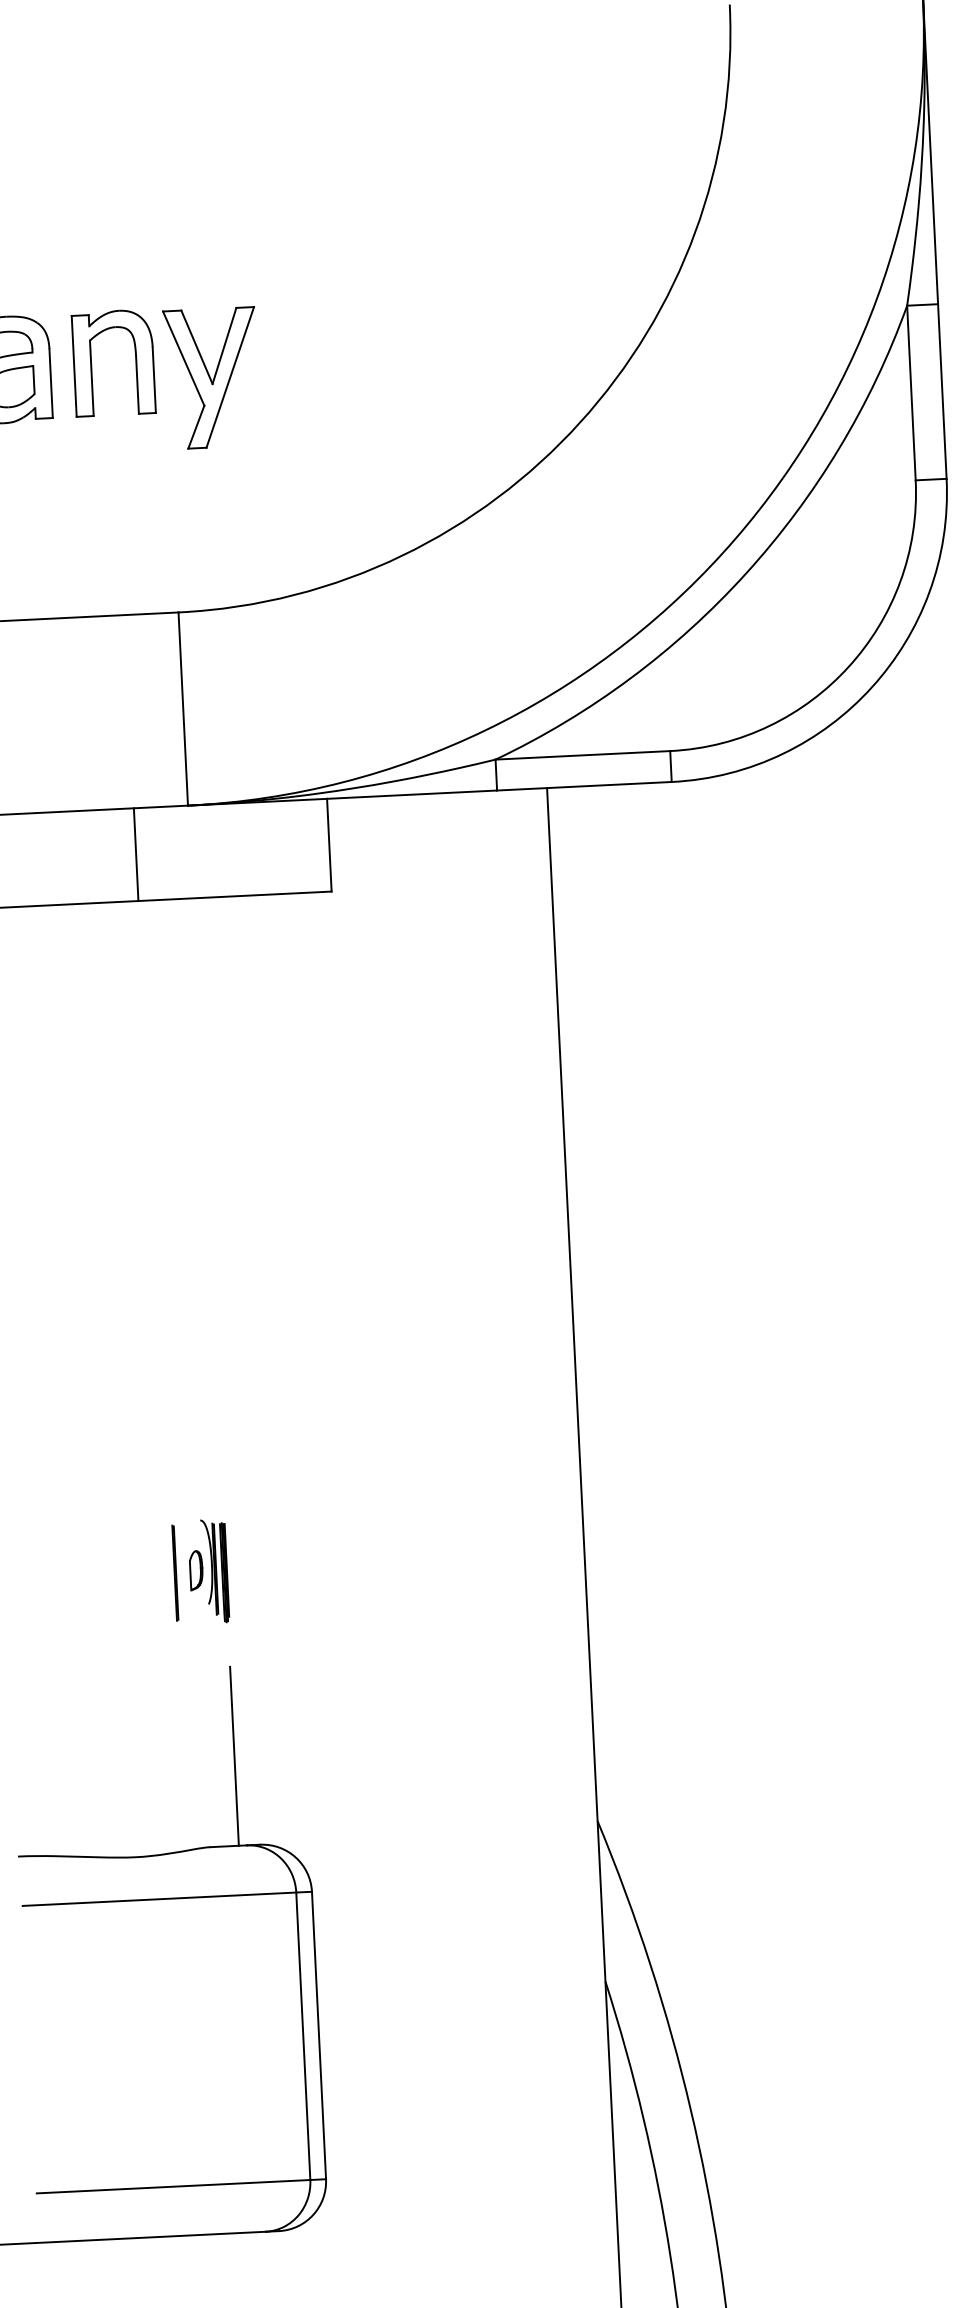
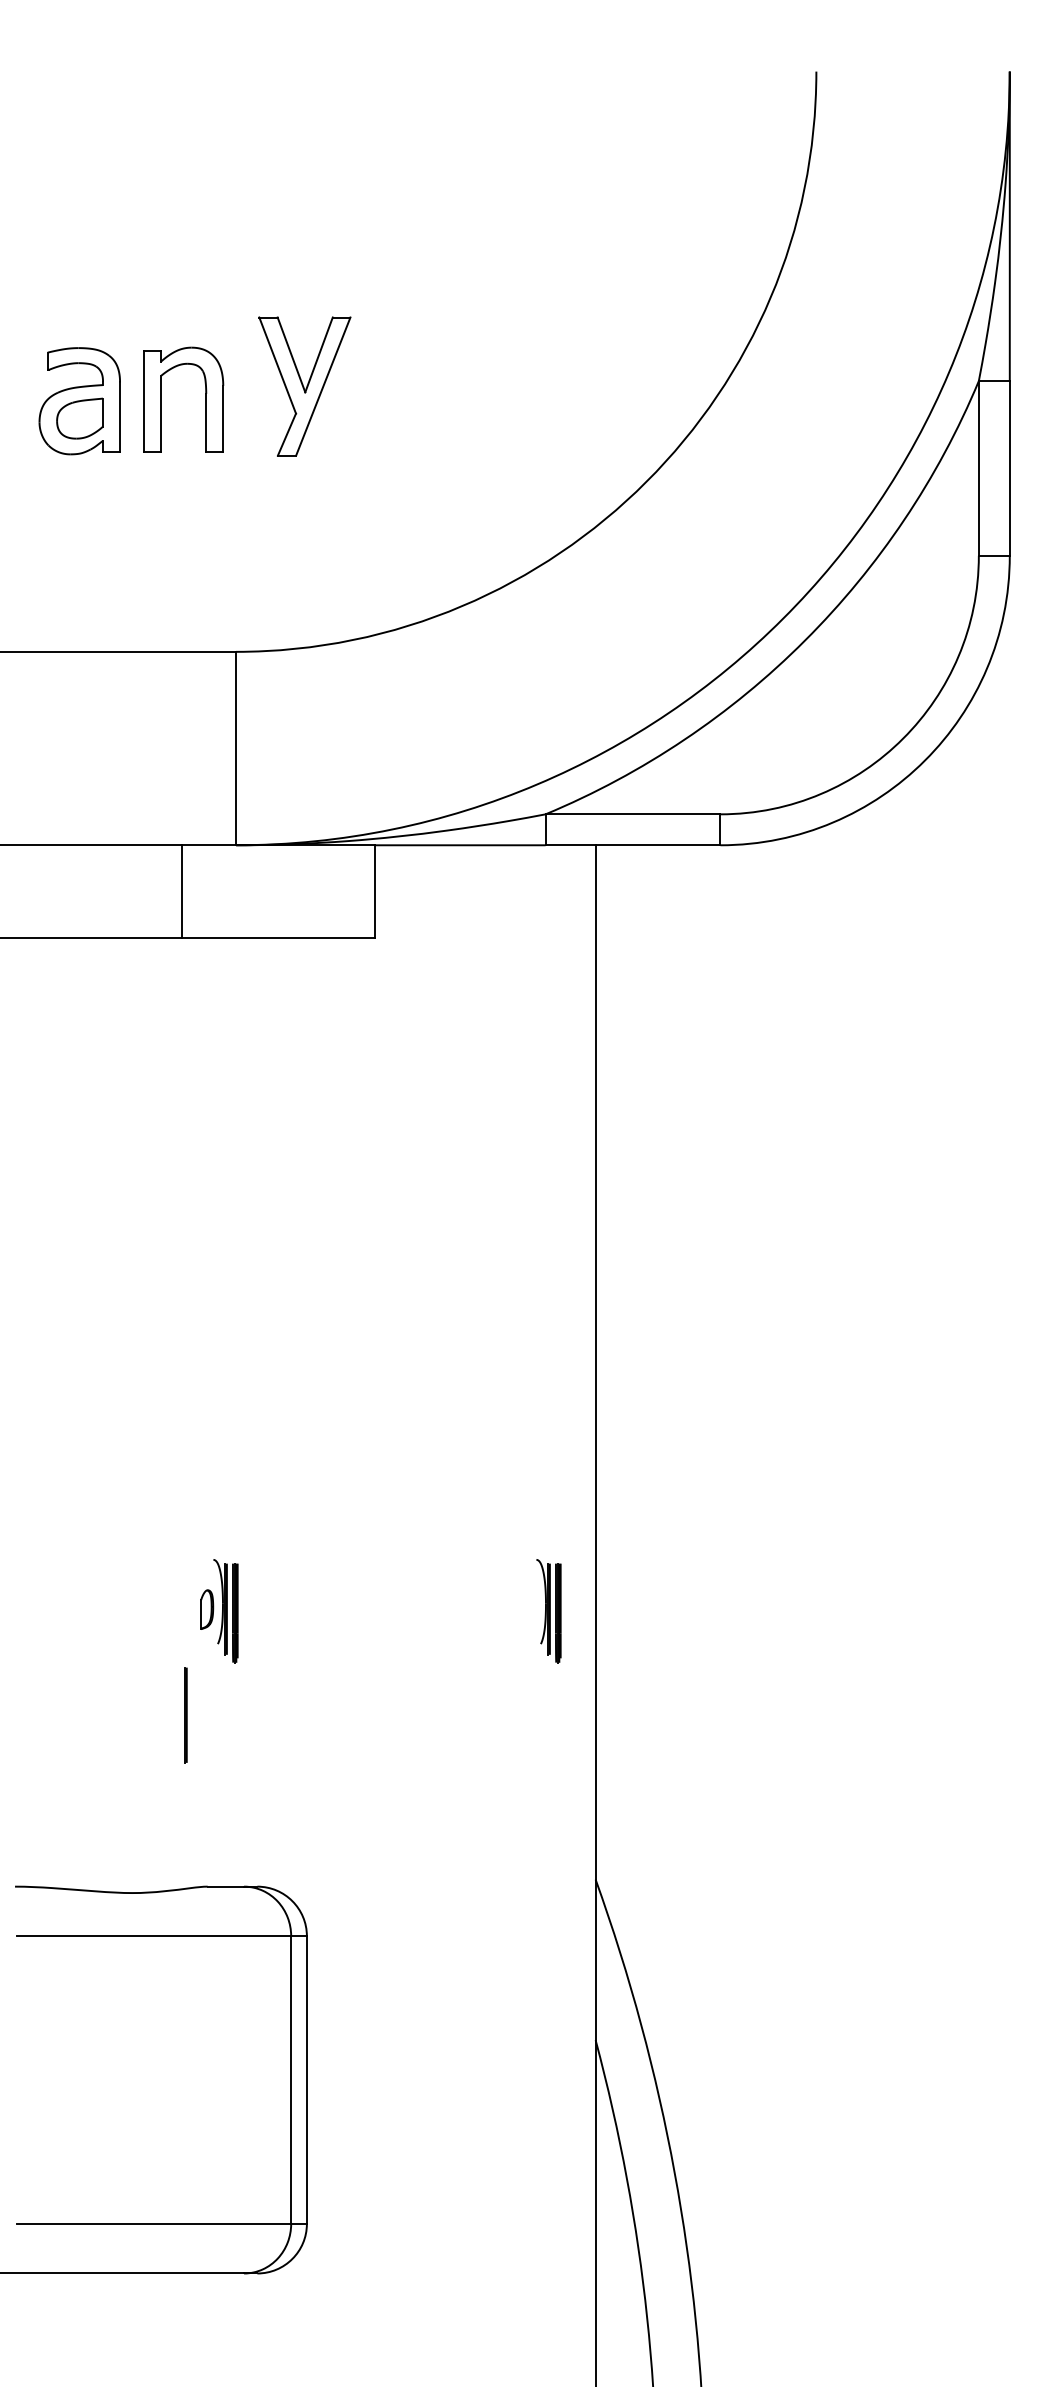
part: (211, 378) -> (304, 386), moved
part: (537, 1555) -> (548, 1611), added
line: (174, 1573) -> (185, 1715), moved
line: (234, 1755) -> (236, 1796), removed

